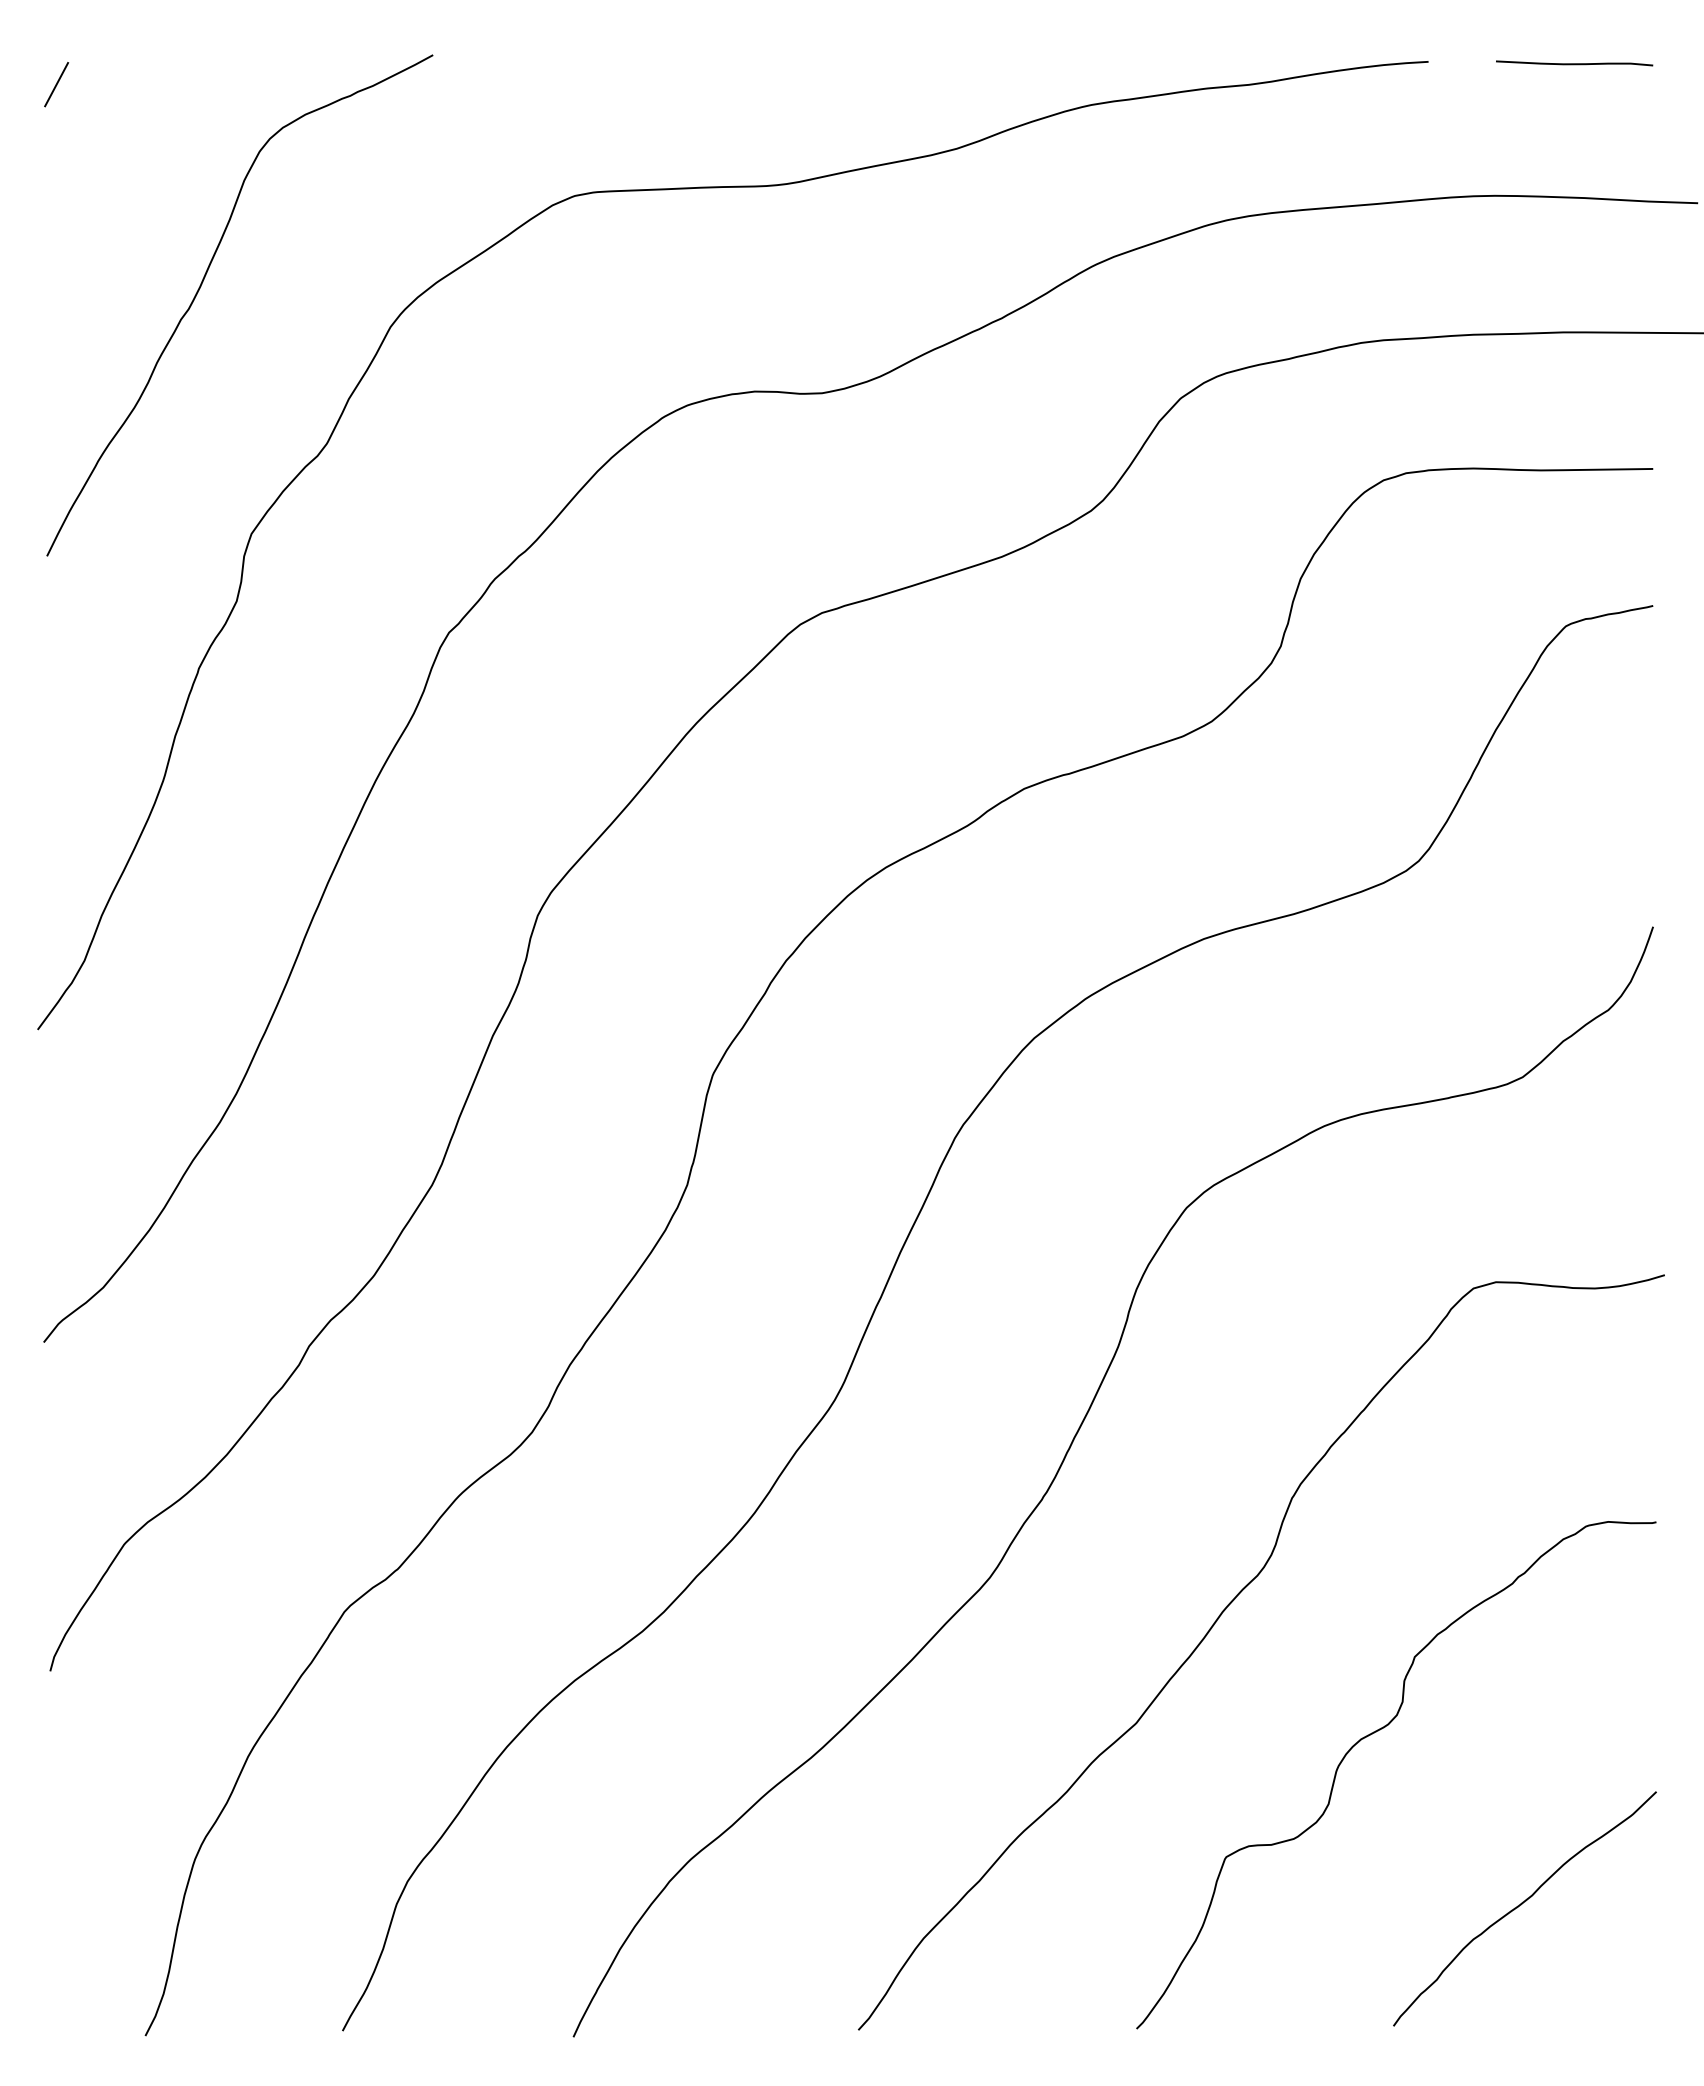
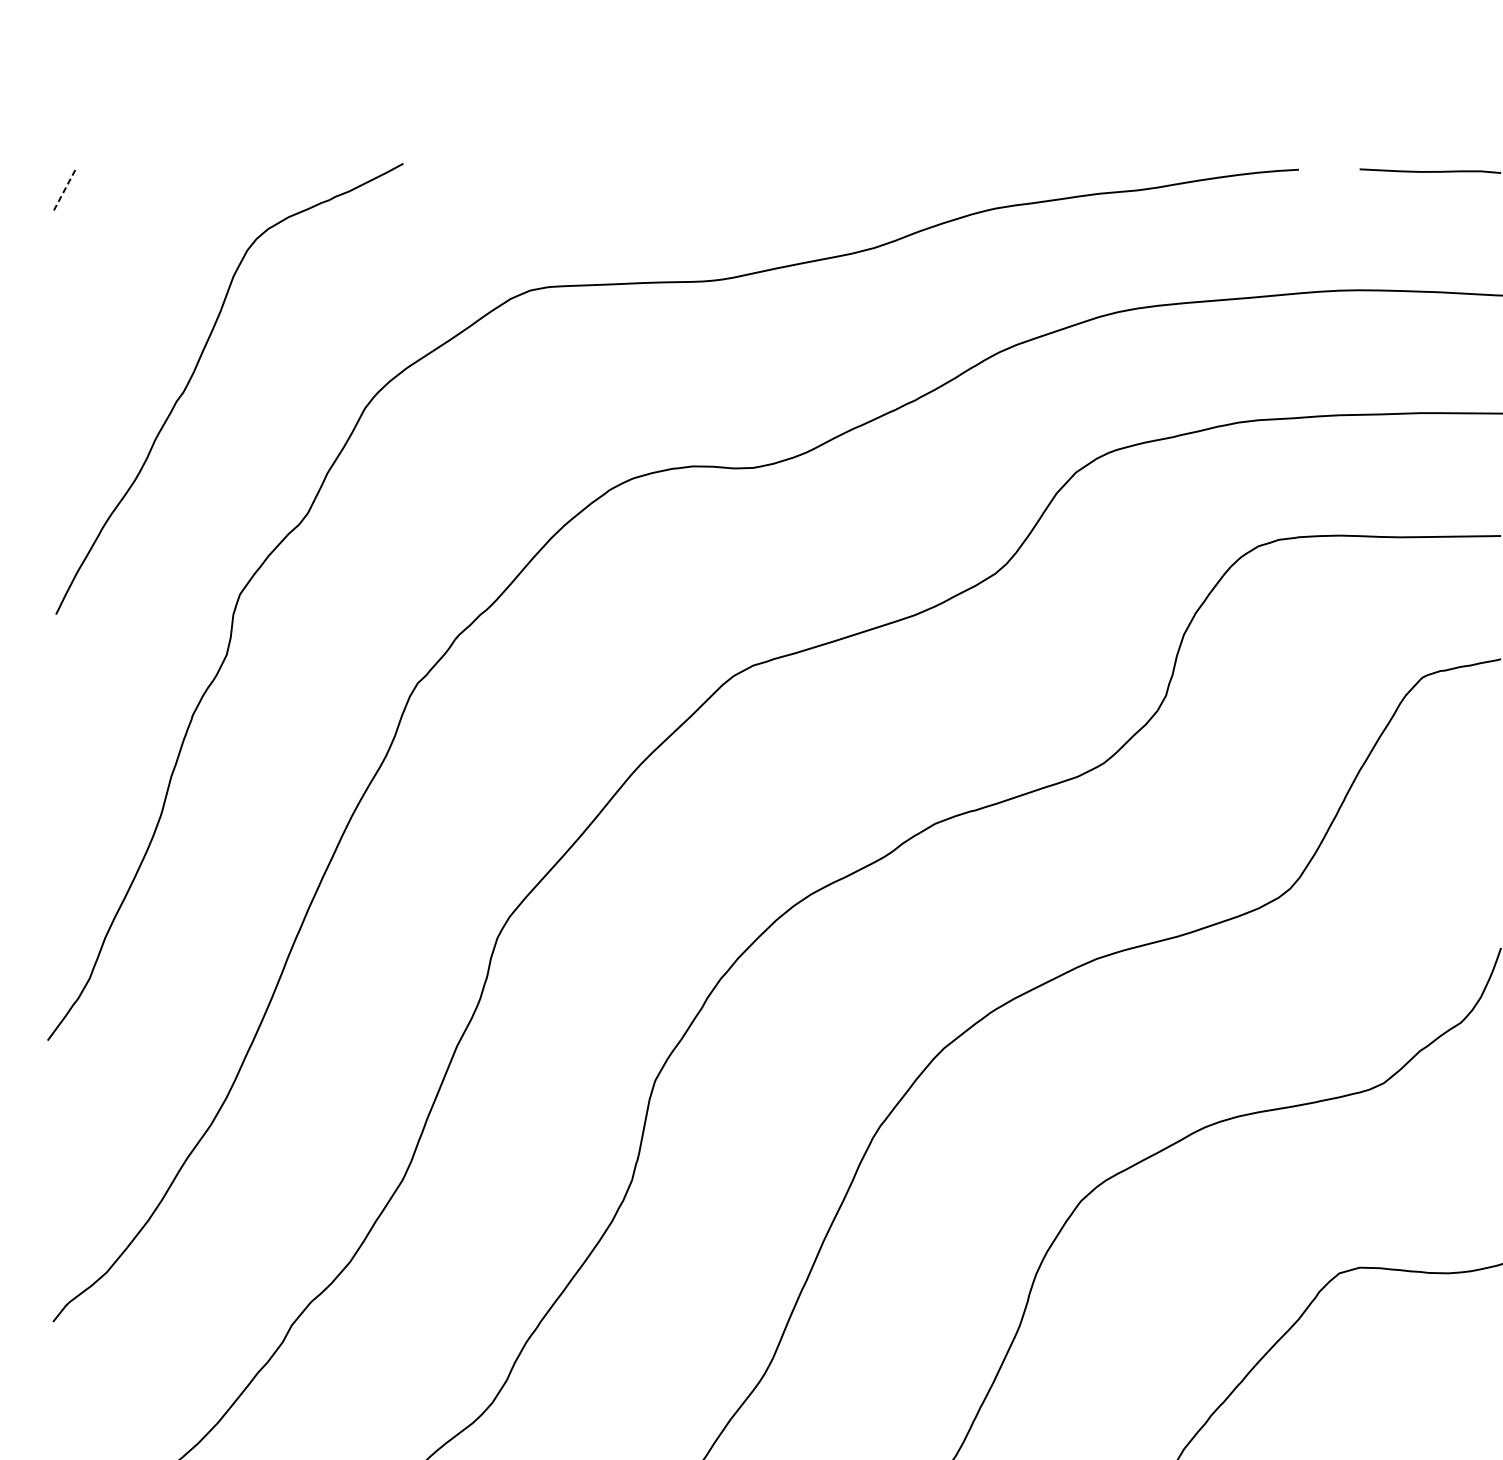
line: (56, 85) -> (64, 191), solid -> dashed

